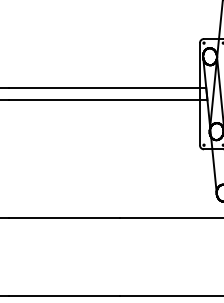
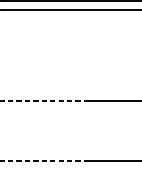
line: (64, 218) -> (46, 101), solid -> dashed
line: (64, 295) -> (46, 160), solid -> dashed

